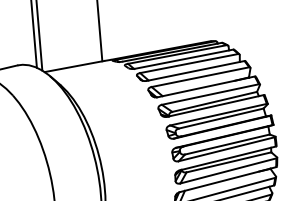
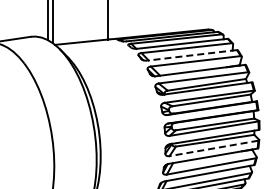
line: (195, 71) -> (191, 55), solid -> dashed
line: (227, 171) -> (213, 148), solid -> dashed

